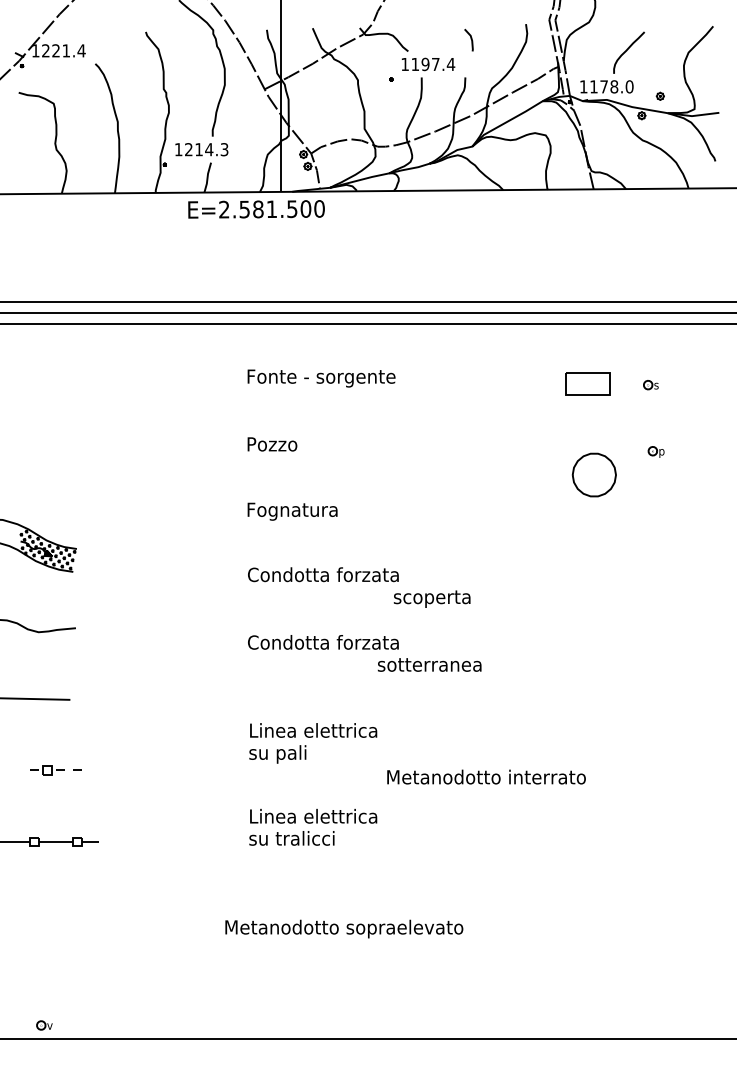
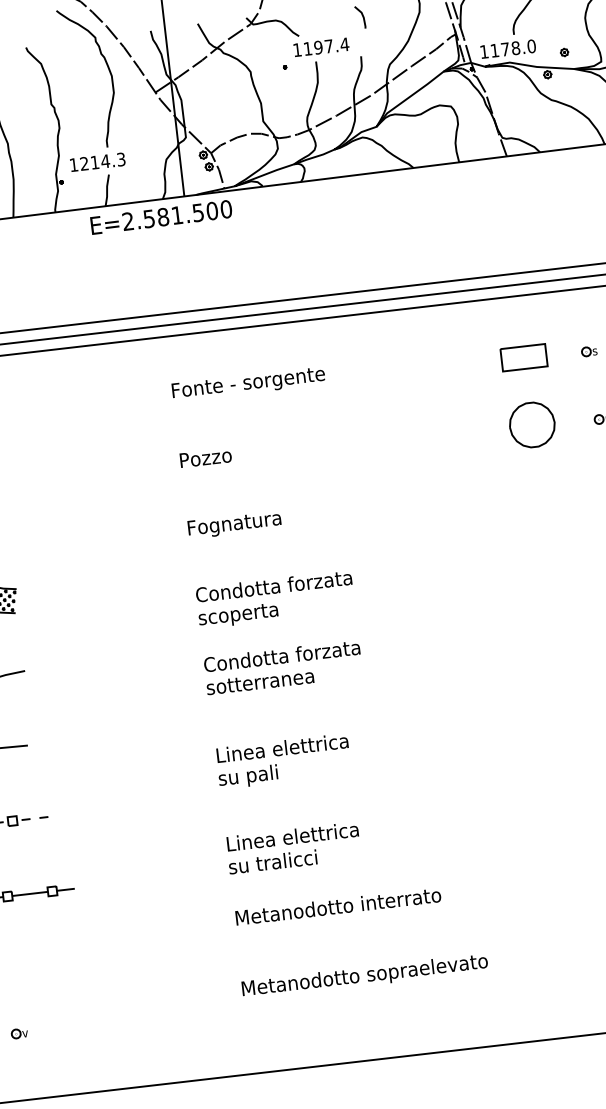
part: (593, 474) -> (531, 424), moved
text: (431, 598) -> (237, 615), moved
text: (429, 664) -> (260, 681), moved
text: (486, 776) -> (338, 905), moved
text: (344, 928) -> (365, 975), moved
part: (44, 1025) -> (19, 1033), moved

